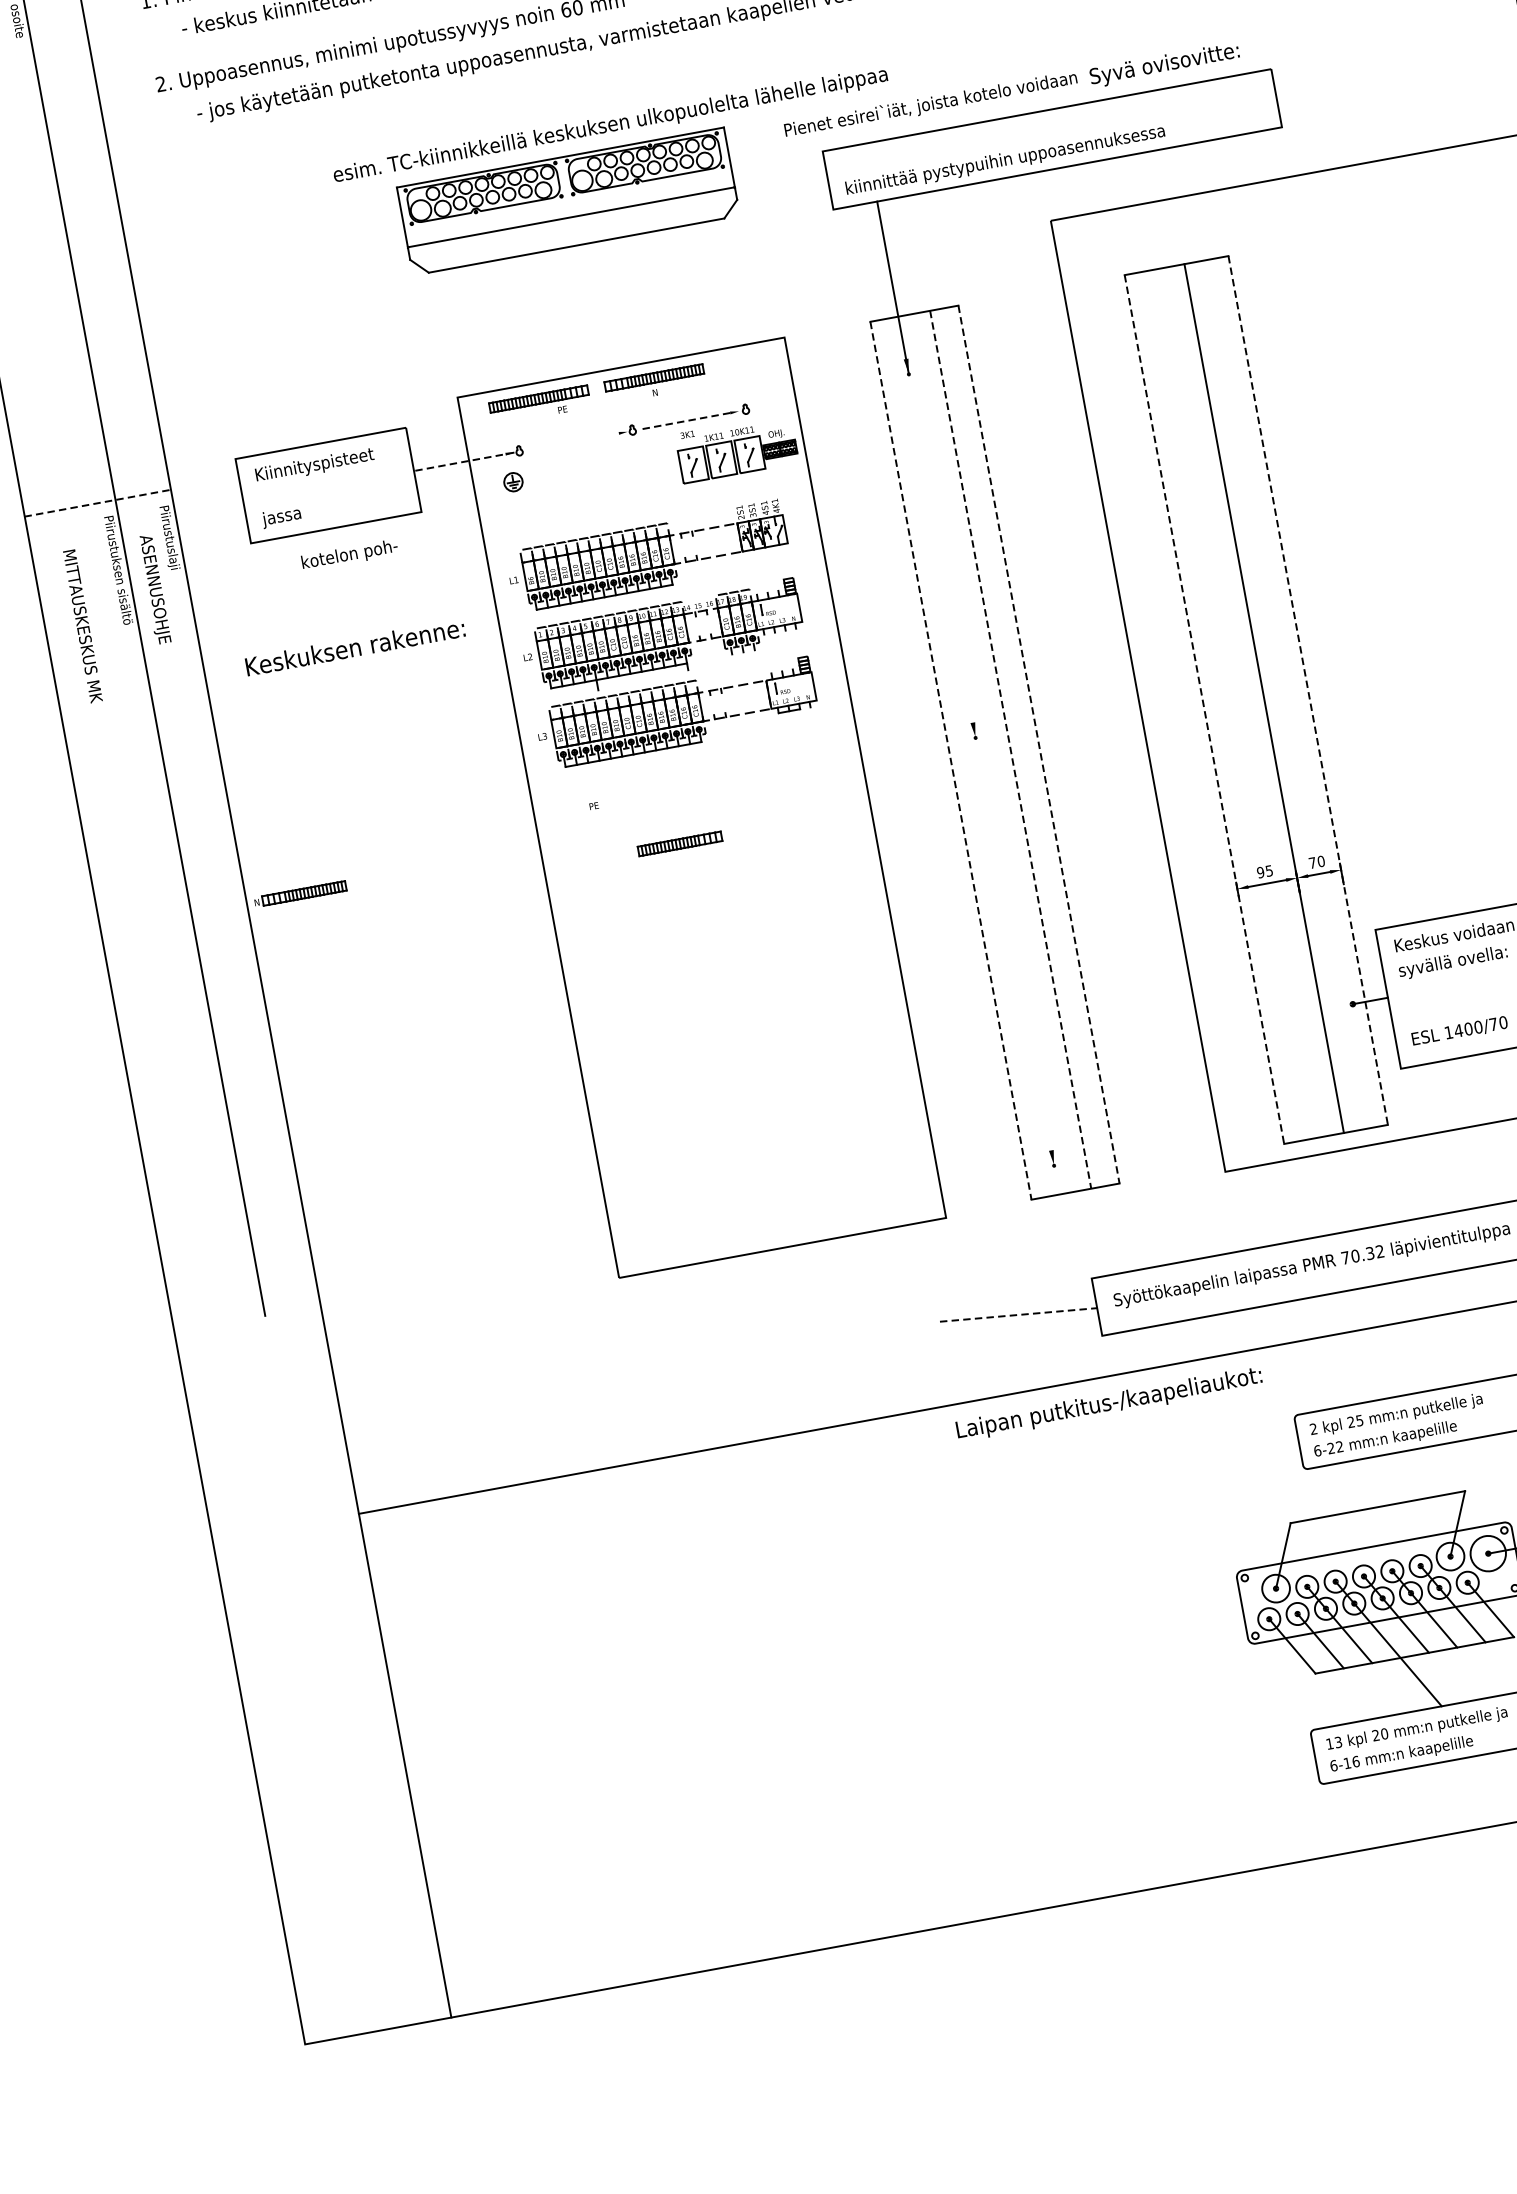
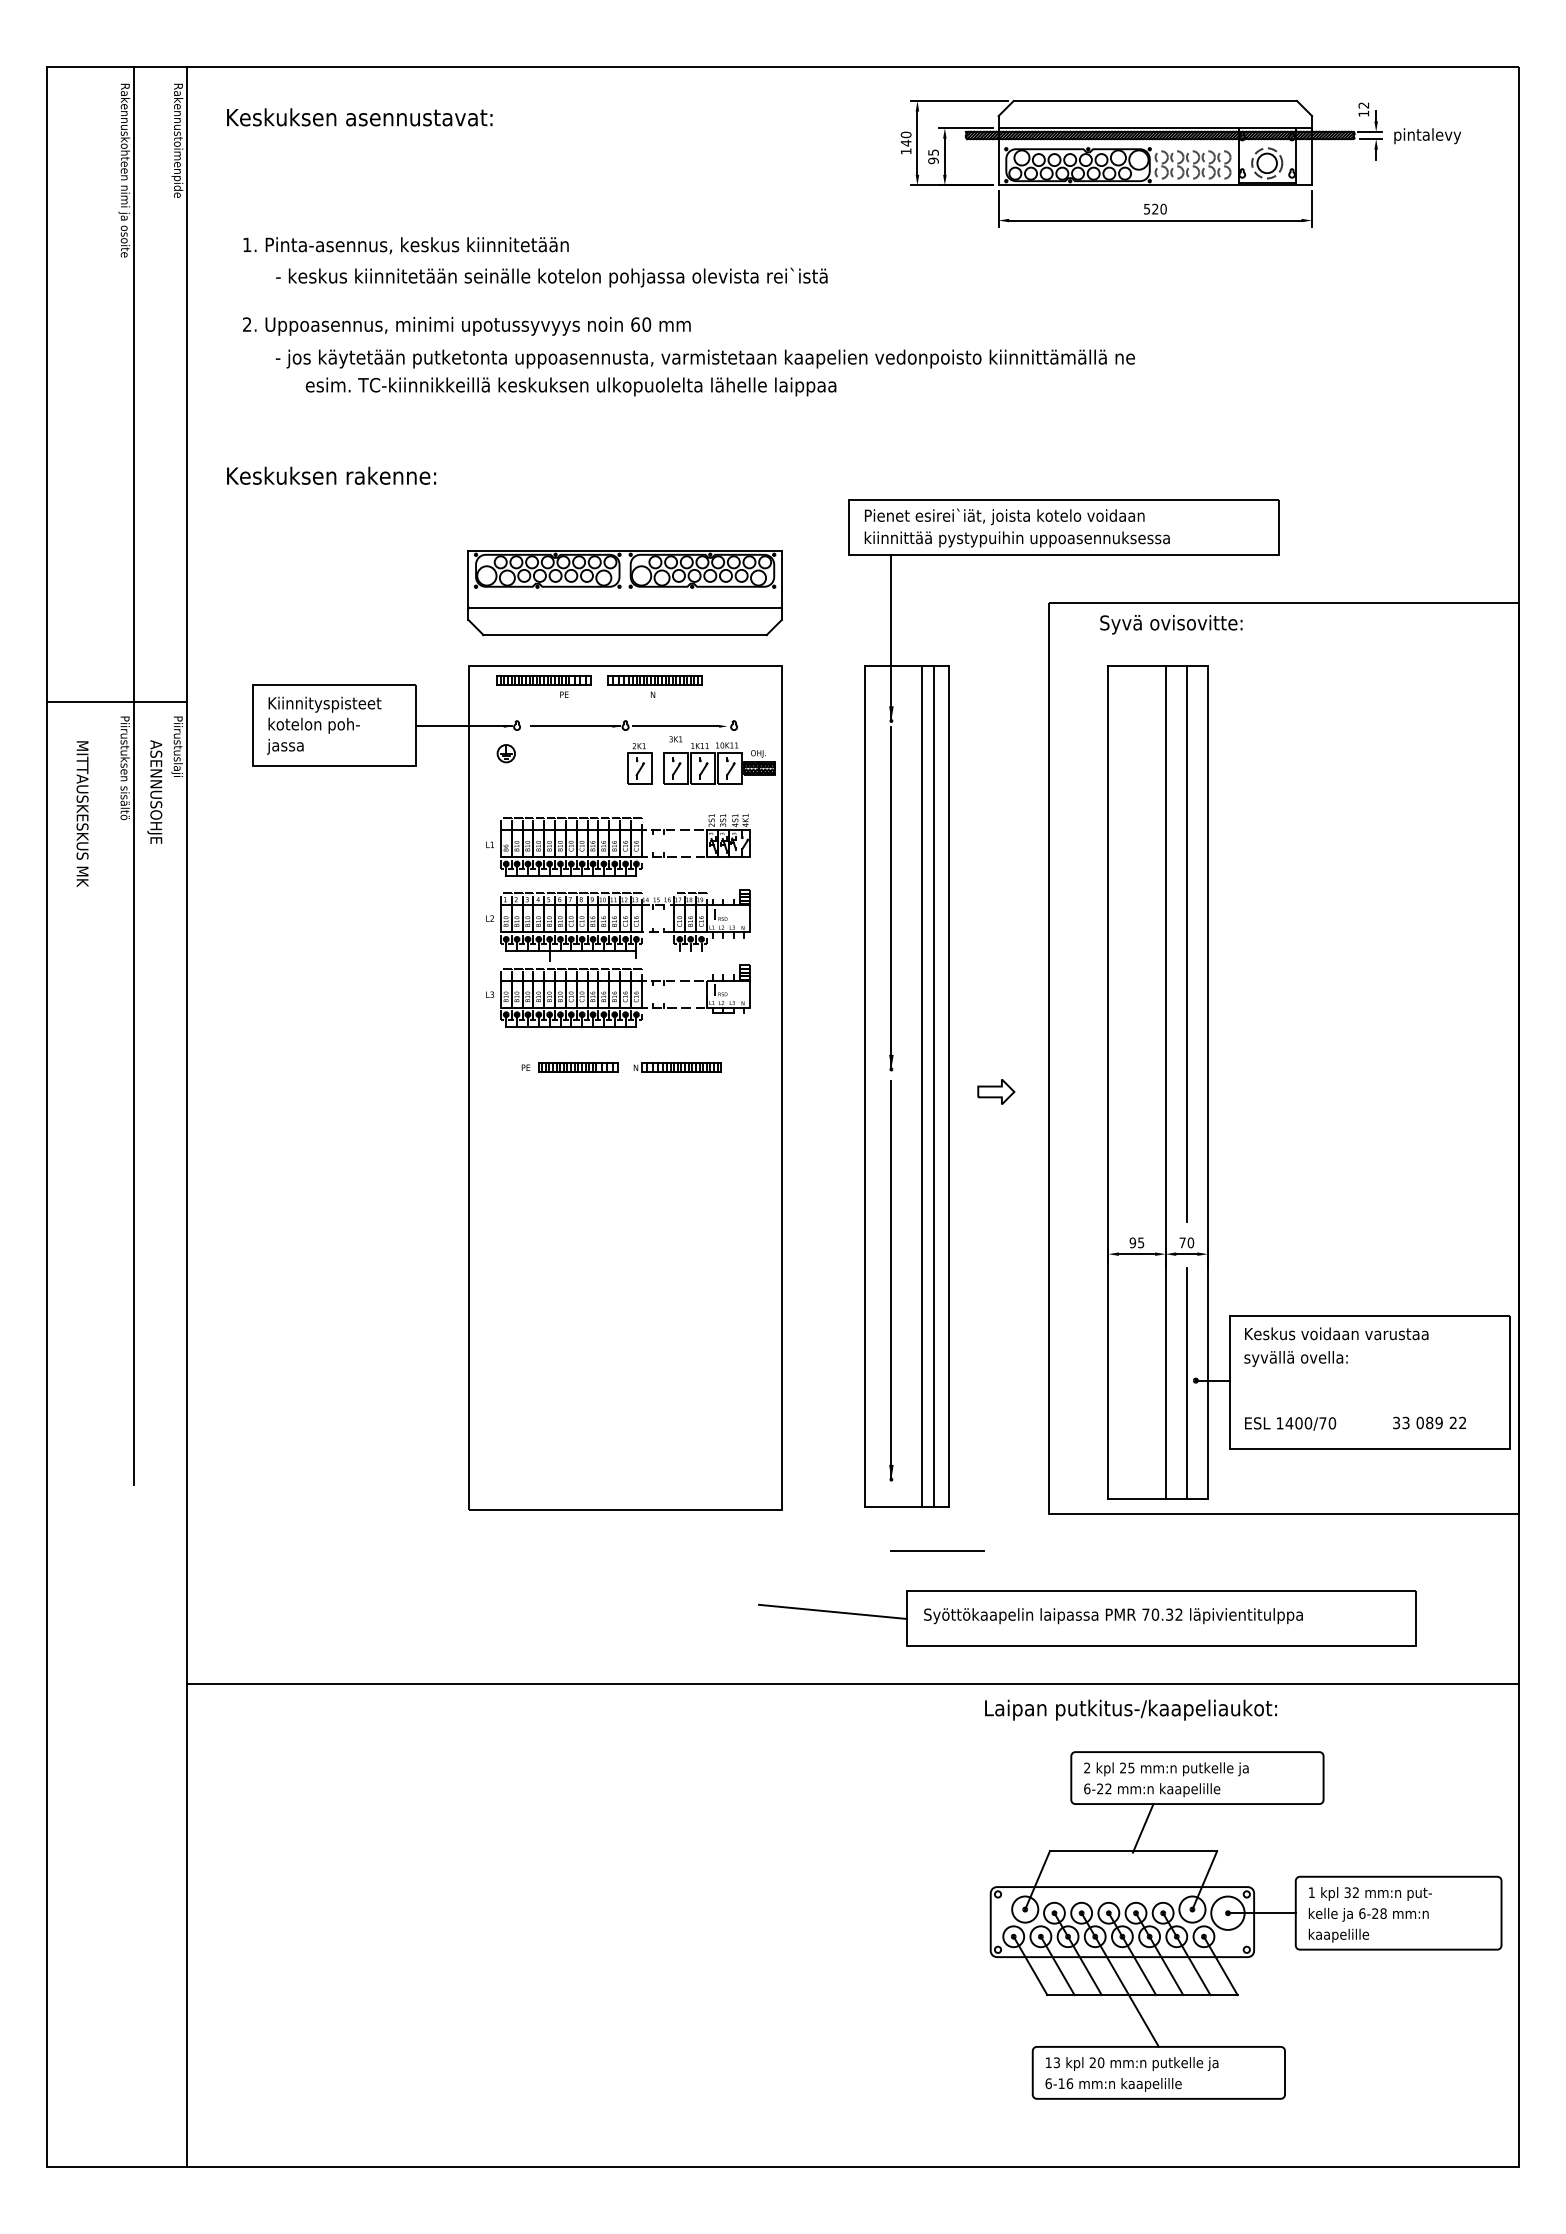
text: (1164, 64) -> (1171, 624), moved
text: (930, 104) -> (1004, 516), moved
text: (609, 125) -> (570, 386), moved
part: (567, 202) -> (624, 593), moved
line: (685, 421) -> (676, 726), dashed -> solid
line: (580, 440) -> (575, 726), added
line: (463, 462) -> (463, 726), dashed -> solid
part: (654, 466) -> (639, 763), added
line: (98, 503) -> (117, 702), dashed -> solid
line: (1259, 549) -> (1186, 943), added
text: (349, 555) -> (313, 725), moved
line: (942, 558) -> (891, 897), added
text: (355, 646) -> (331, 475), moved
line: (1307, 690) -> (1207, 1082), dashed -> solid
line: (1204, 709) -> (1108, 1082), dashed -> solid
part: (1089, 740) -> (996, 1091), added
line: (1039, 744) -> (949, 1086), dashed -> solid
line: (1022, 747) -> (933, 1086), added
line: (1010, 749) -> (921, 1086), dashed -> solid
line: (950, 760) -> (864, 1086), dashed -> solid
part: (680, 843) -> (578, 1067), moved
part: (300, 894) -> (677, 1067), moved
line: (1015, 956) -> (891, 1279), added
line: (1343, 1007) -> (1186, 1382), added
line: (1116, 1231) -> (937, 1551), added
line: (1019, 1314) -> (833, 1611), dashed -> solid
text: (1108, 1403) -> (1130, 1709), moved
line: (1382, 1481) -> (1142, 1828), added

